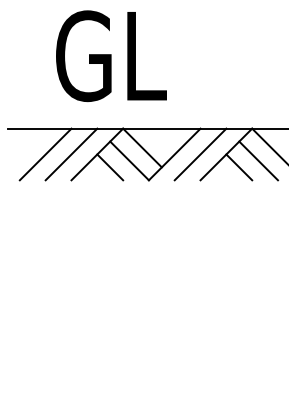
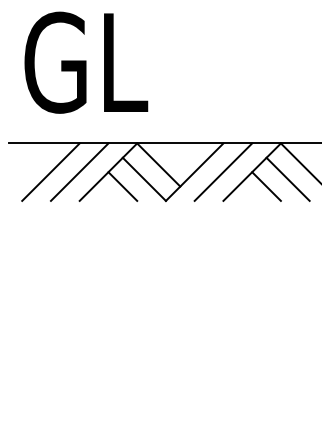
text: (111, 56) -> (86, 63), moved

